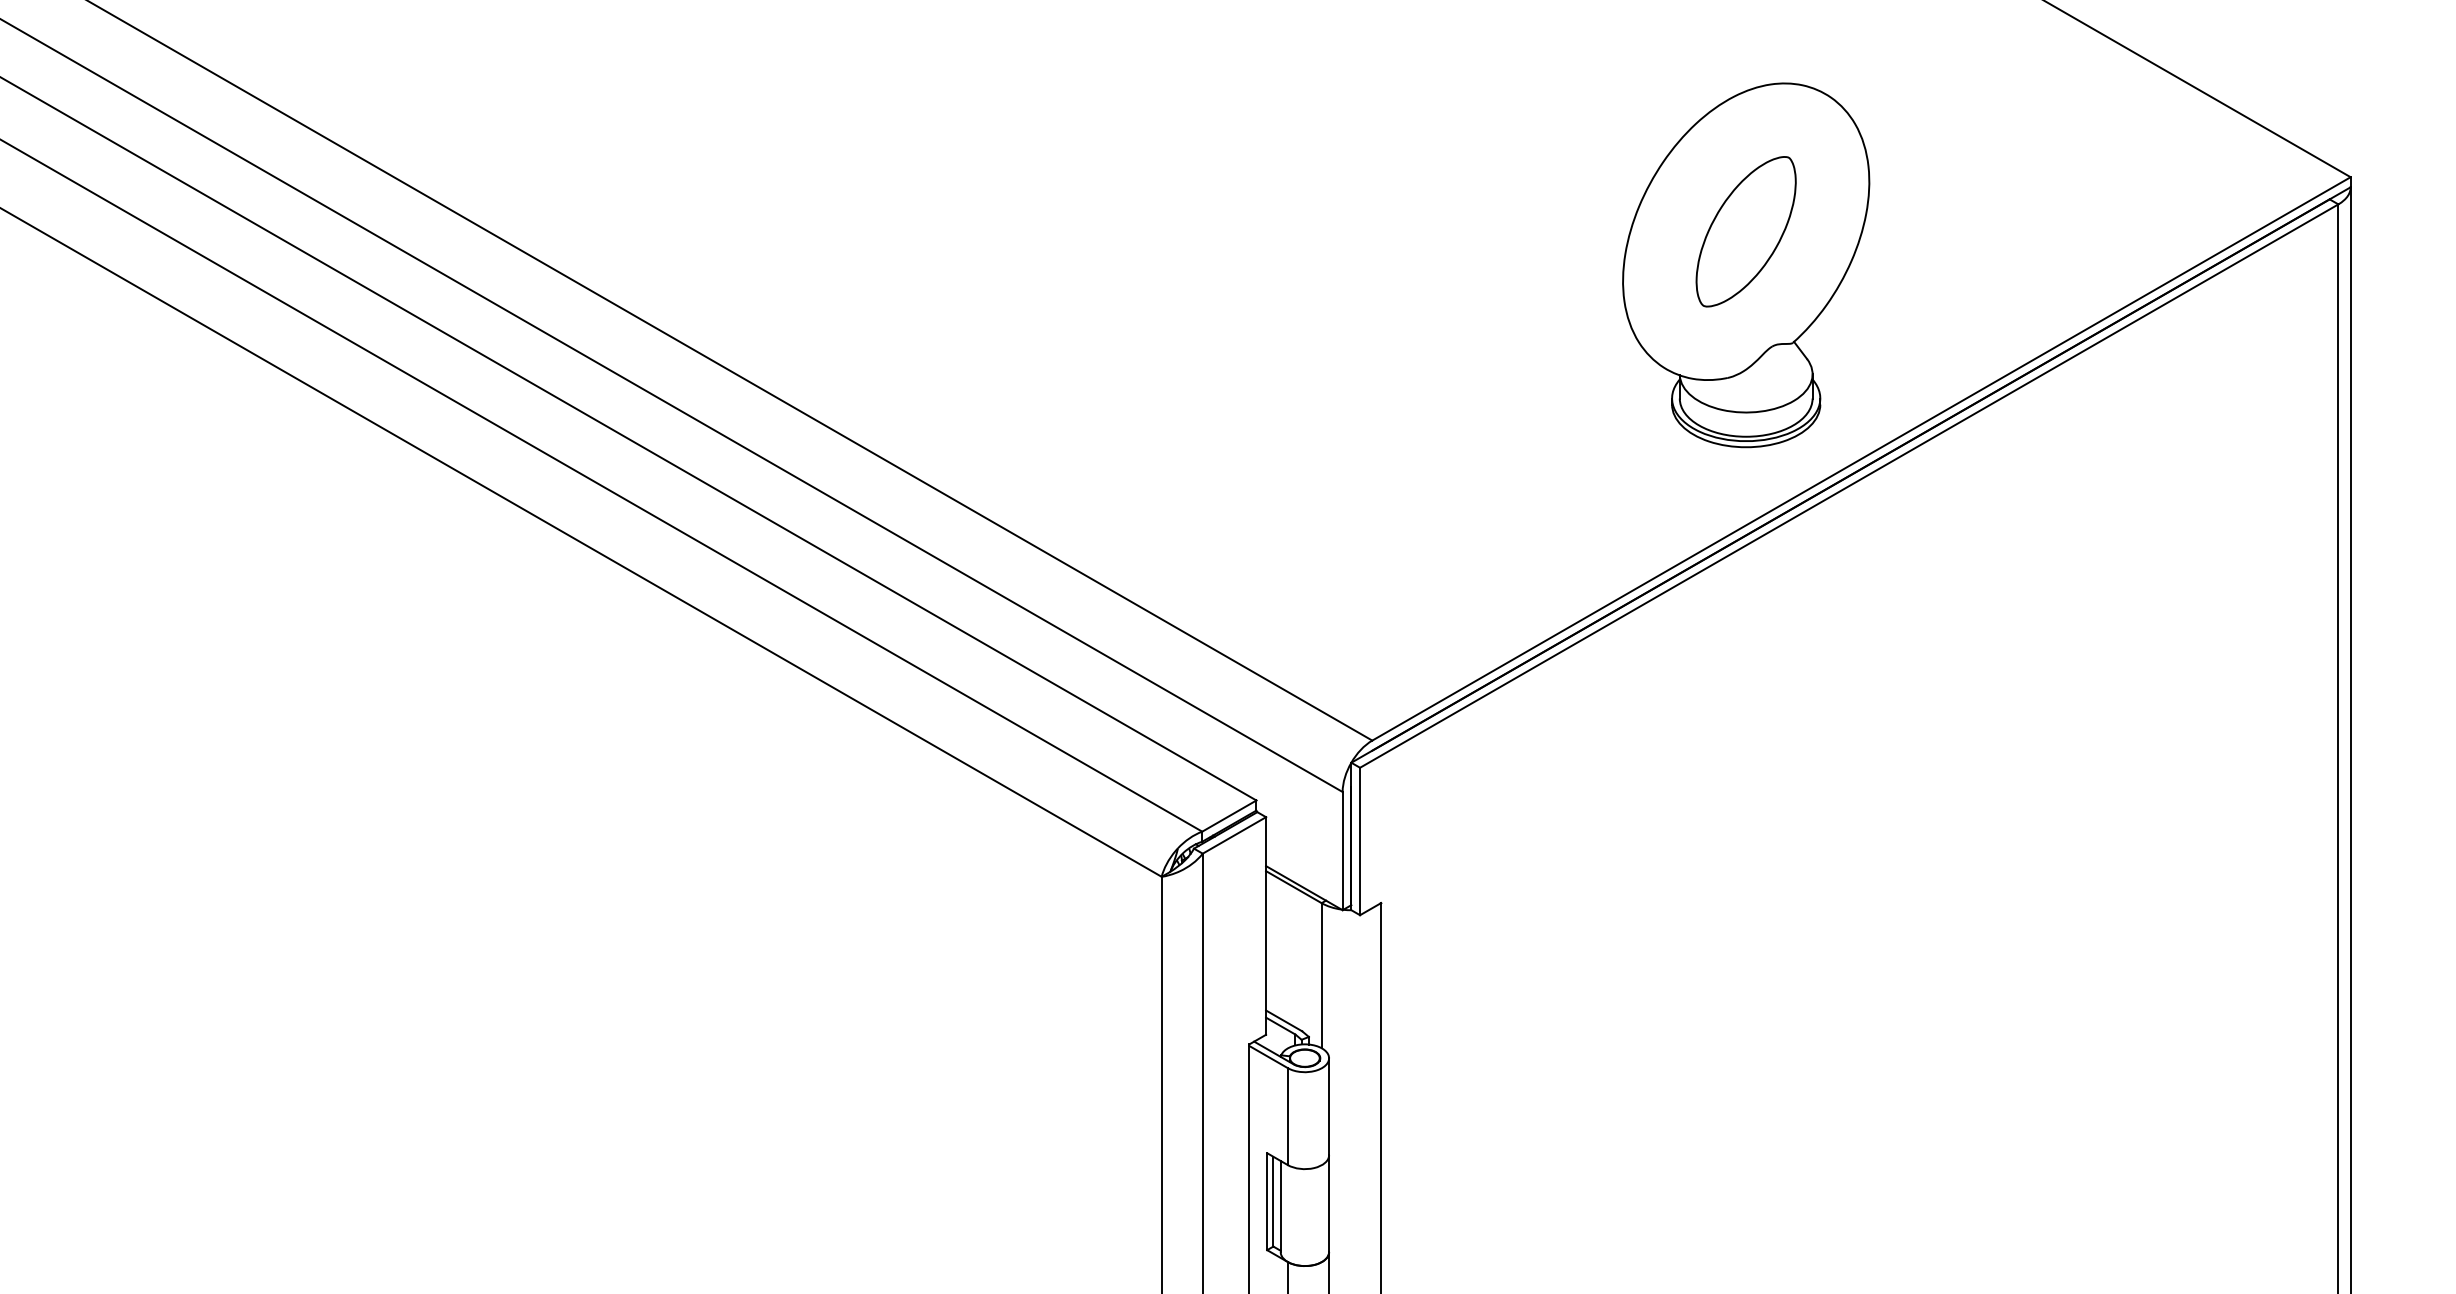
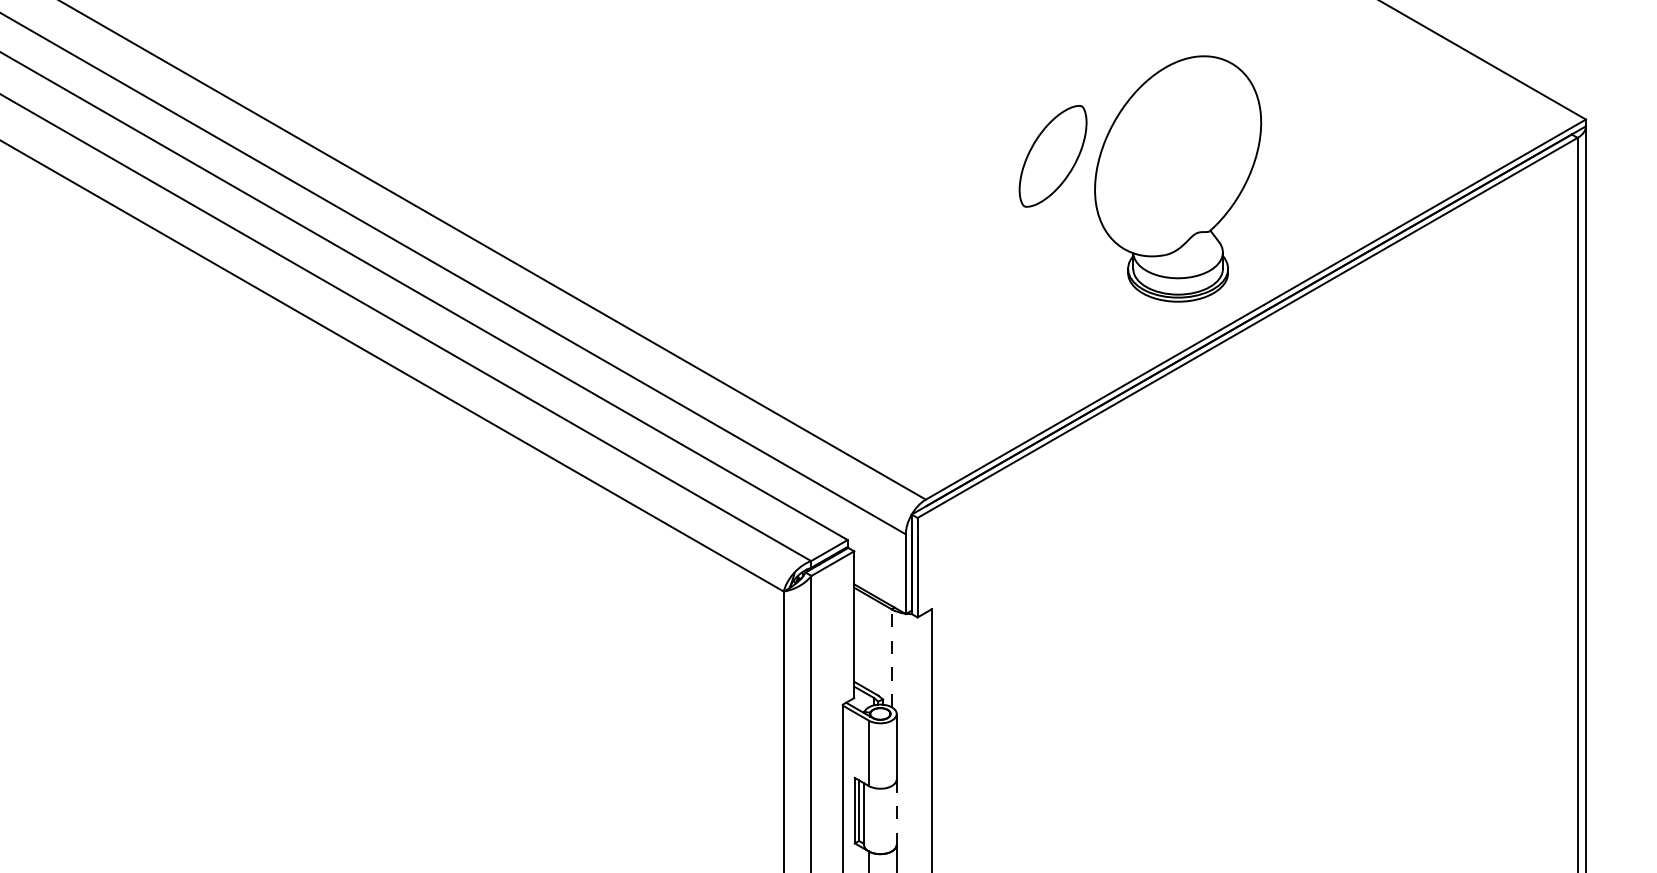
part: (1745, 231) -> (1052, 156), moved
line: (1321, 976) -> (891, 658), solid -> dashed
line: (1328, 1204) -> (896, 812), solid -> dashed

